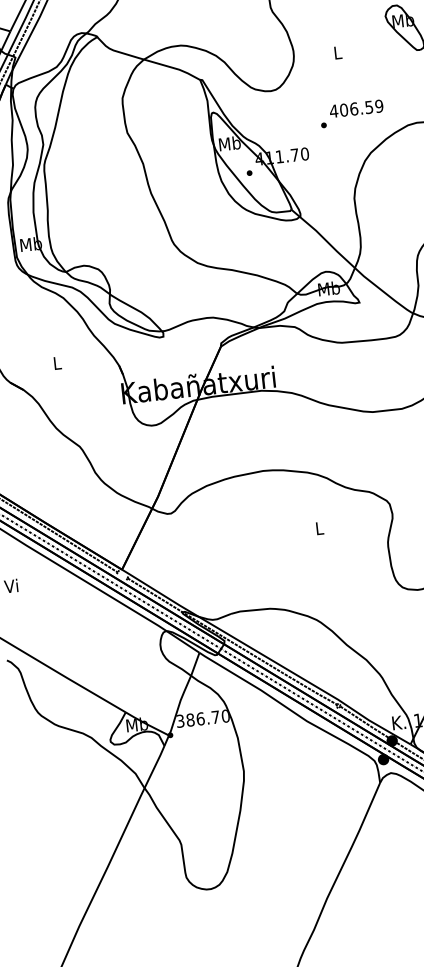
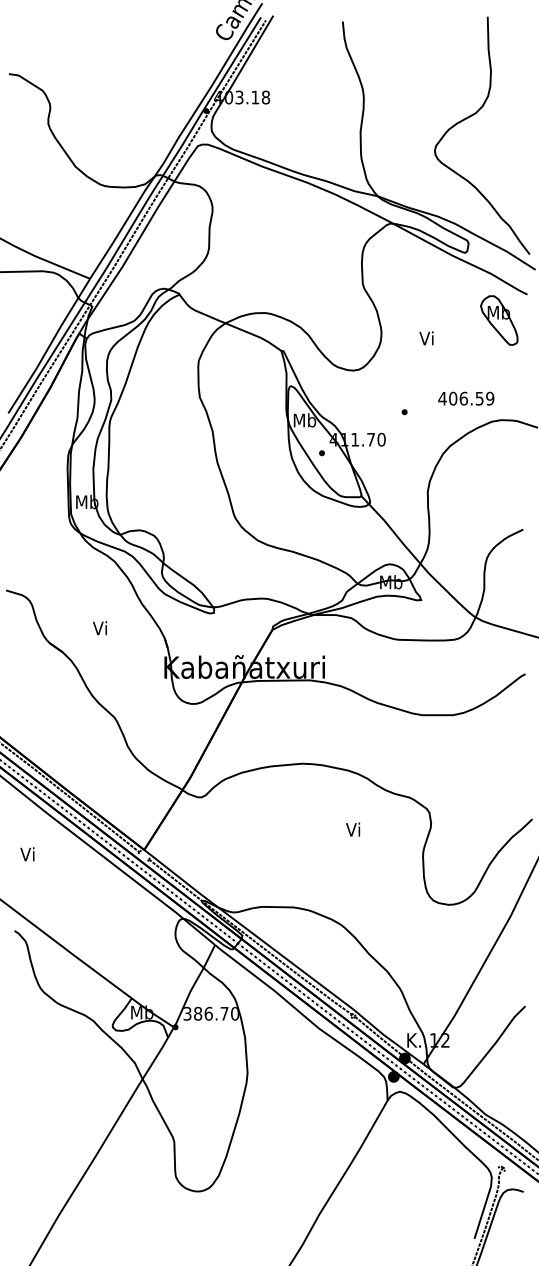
text: (337, 52) -> (426, 338), L -> Vi
text: (356, 108) -> (466, 398), moved
text: (56, 363) -> (99, 628), L -> Vi
text: (319, 528) -> (353, 829), L -> Vi

